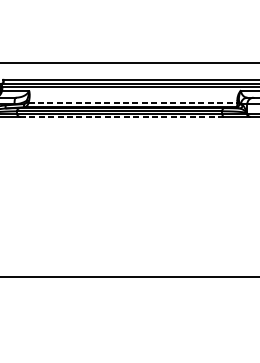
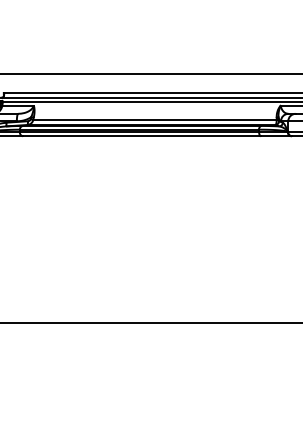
line: (133, 102) -> (155, 119), dashed -> solid
line: (122, 117) -> (142, 136), dashed -> solid

